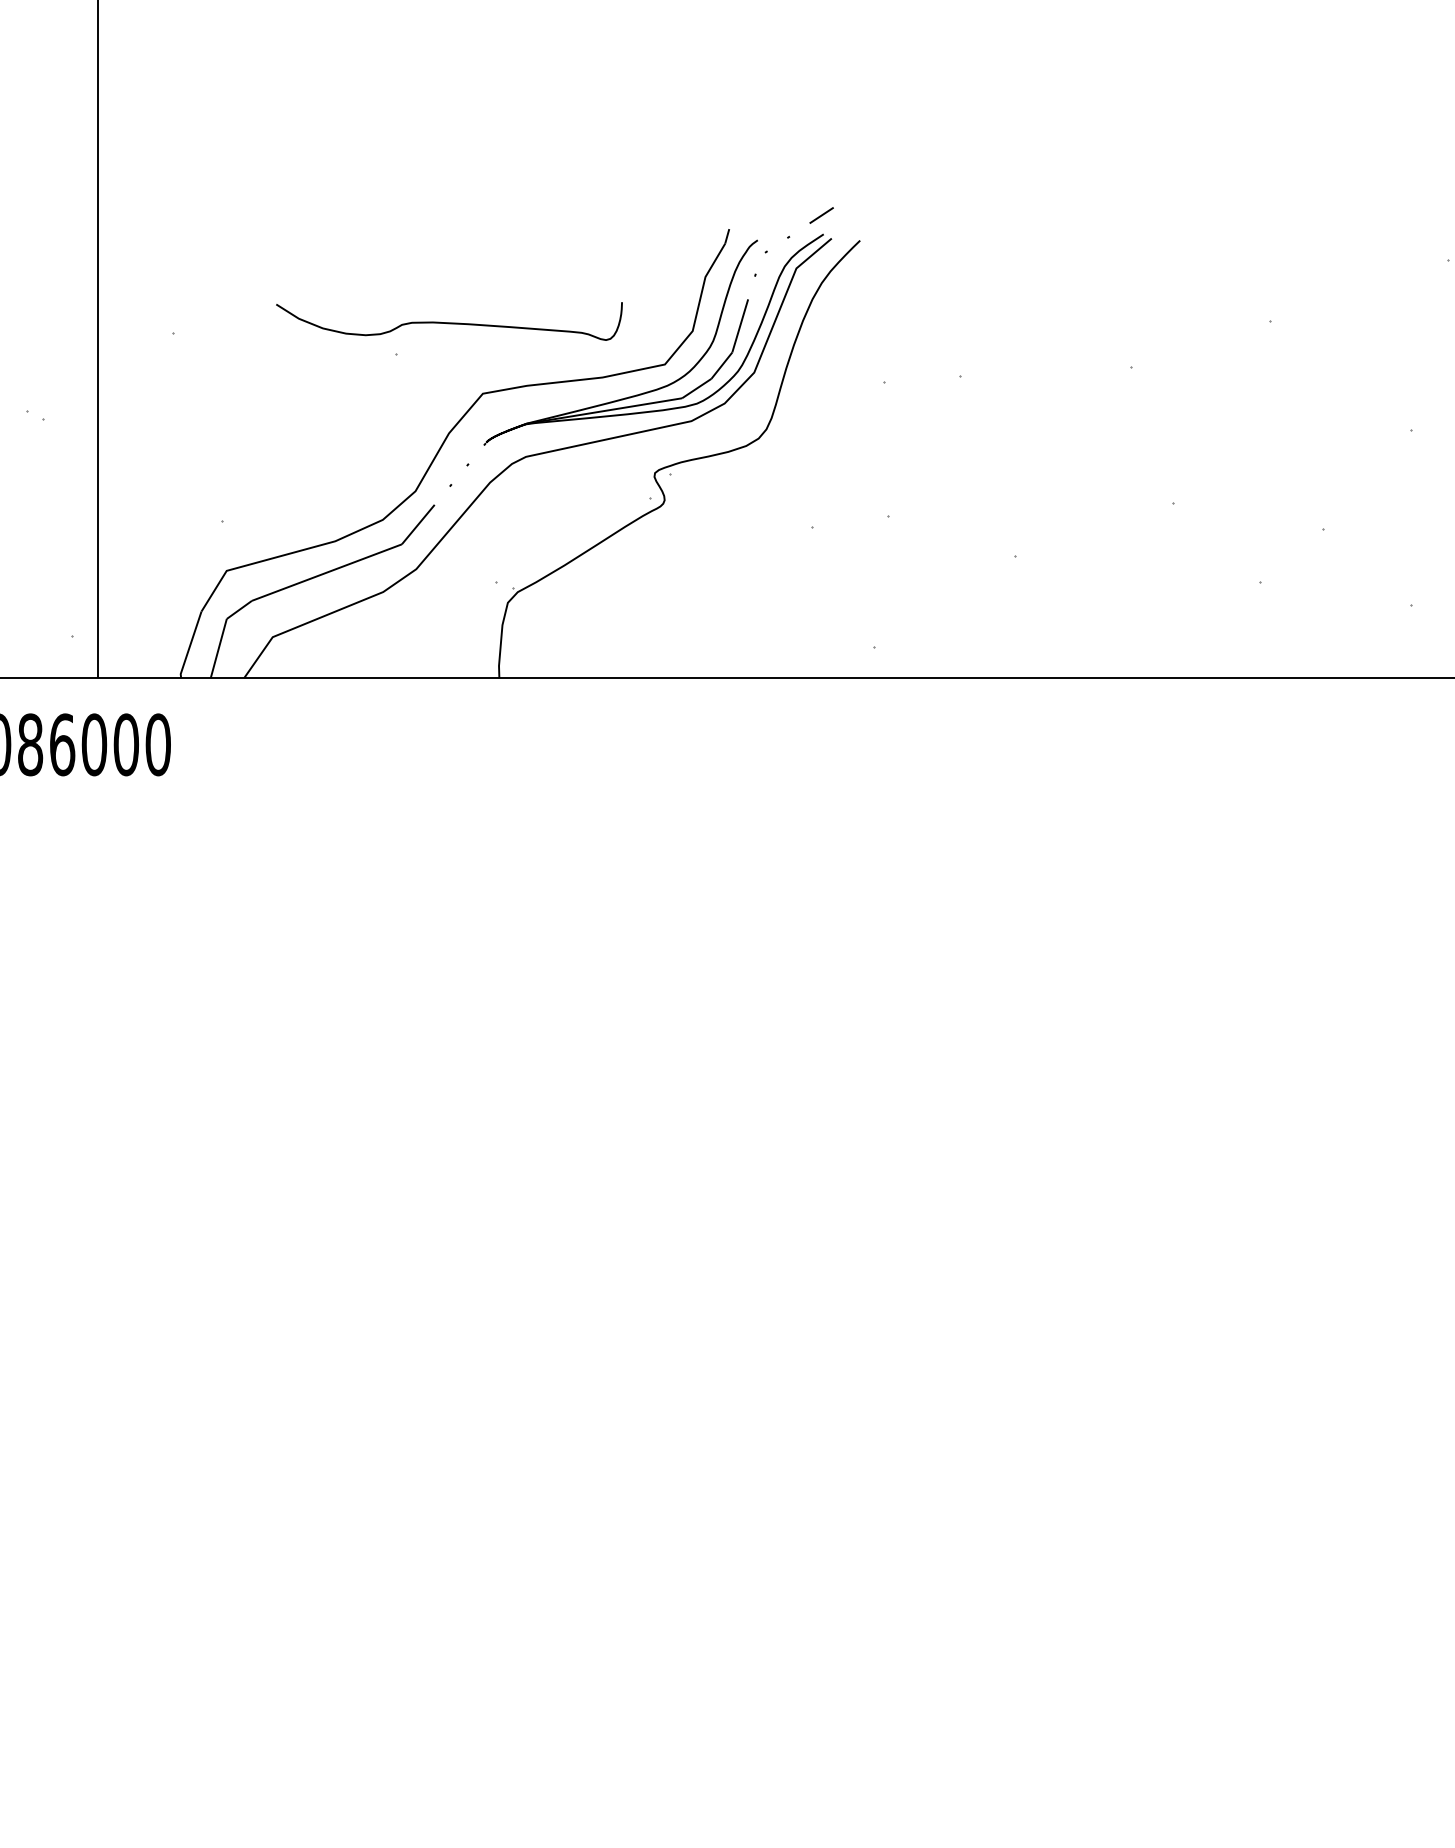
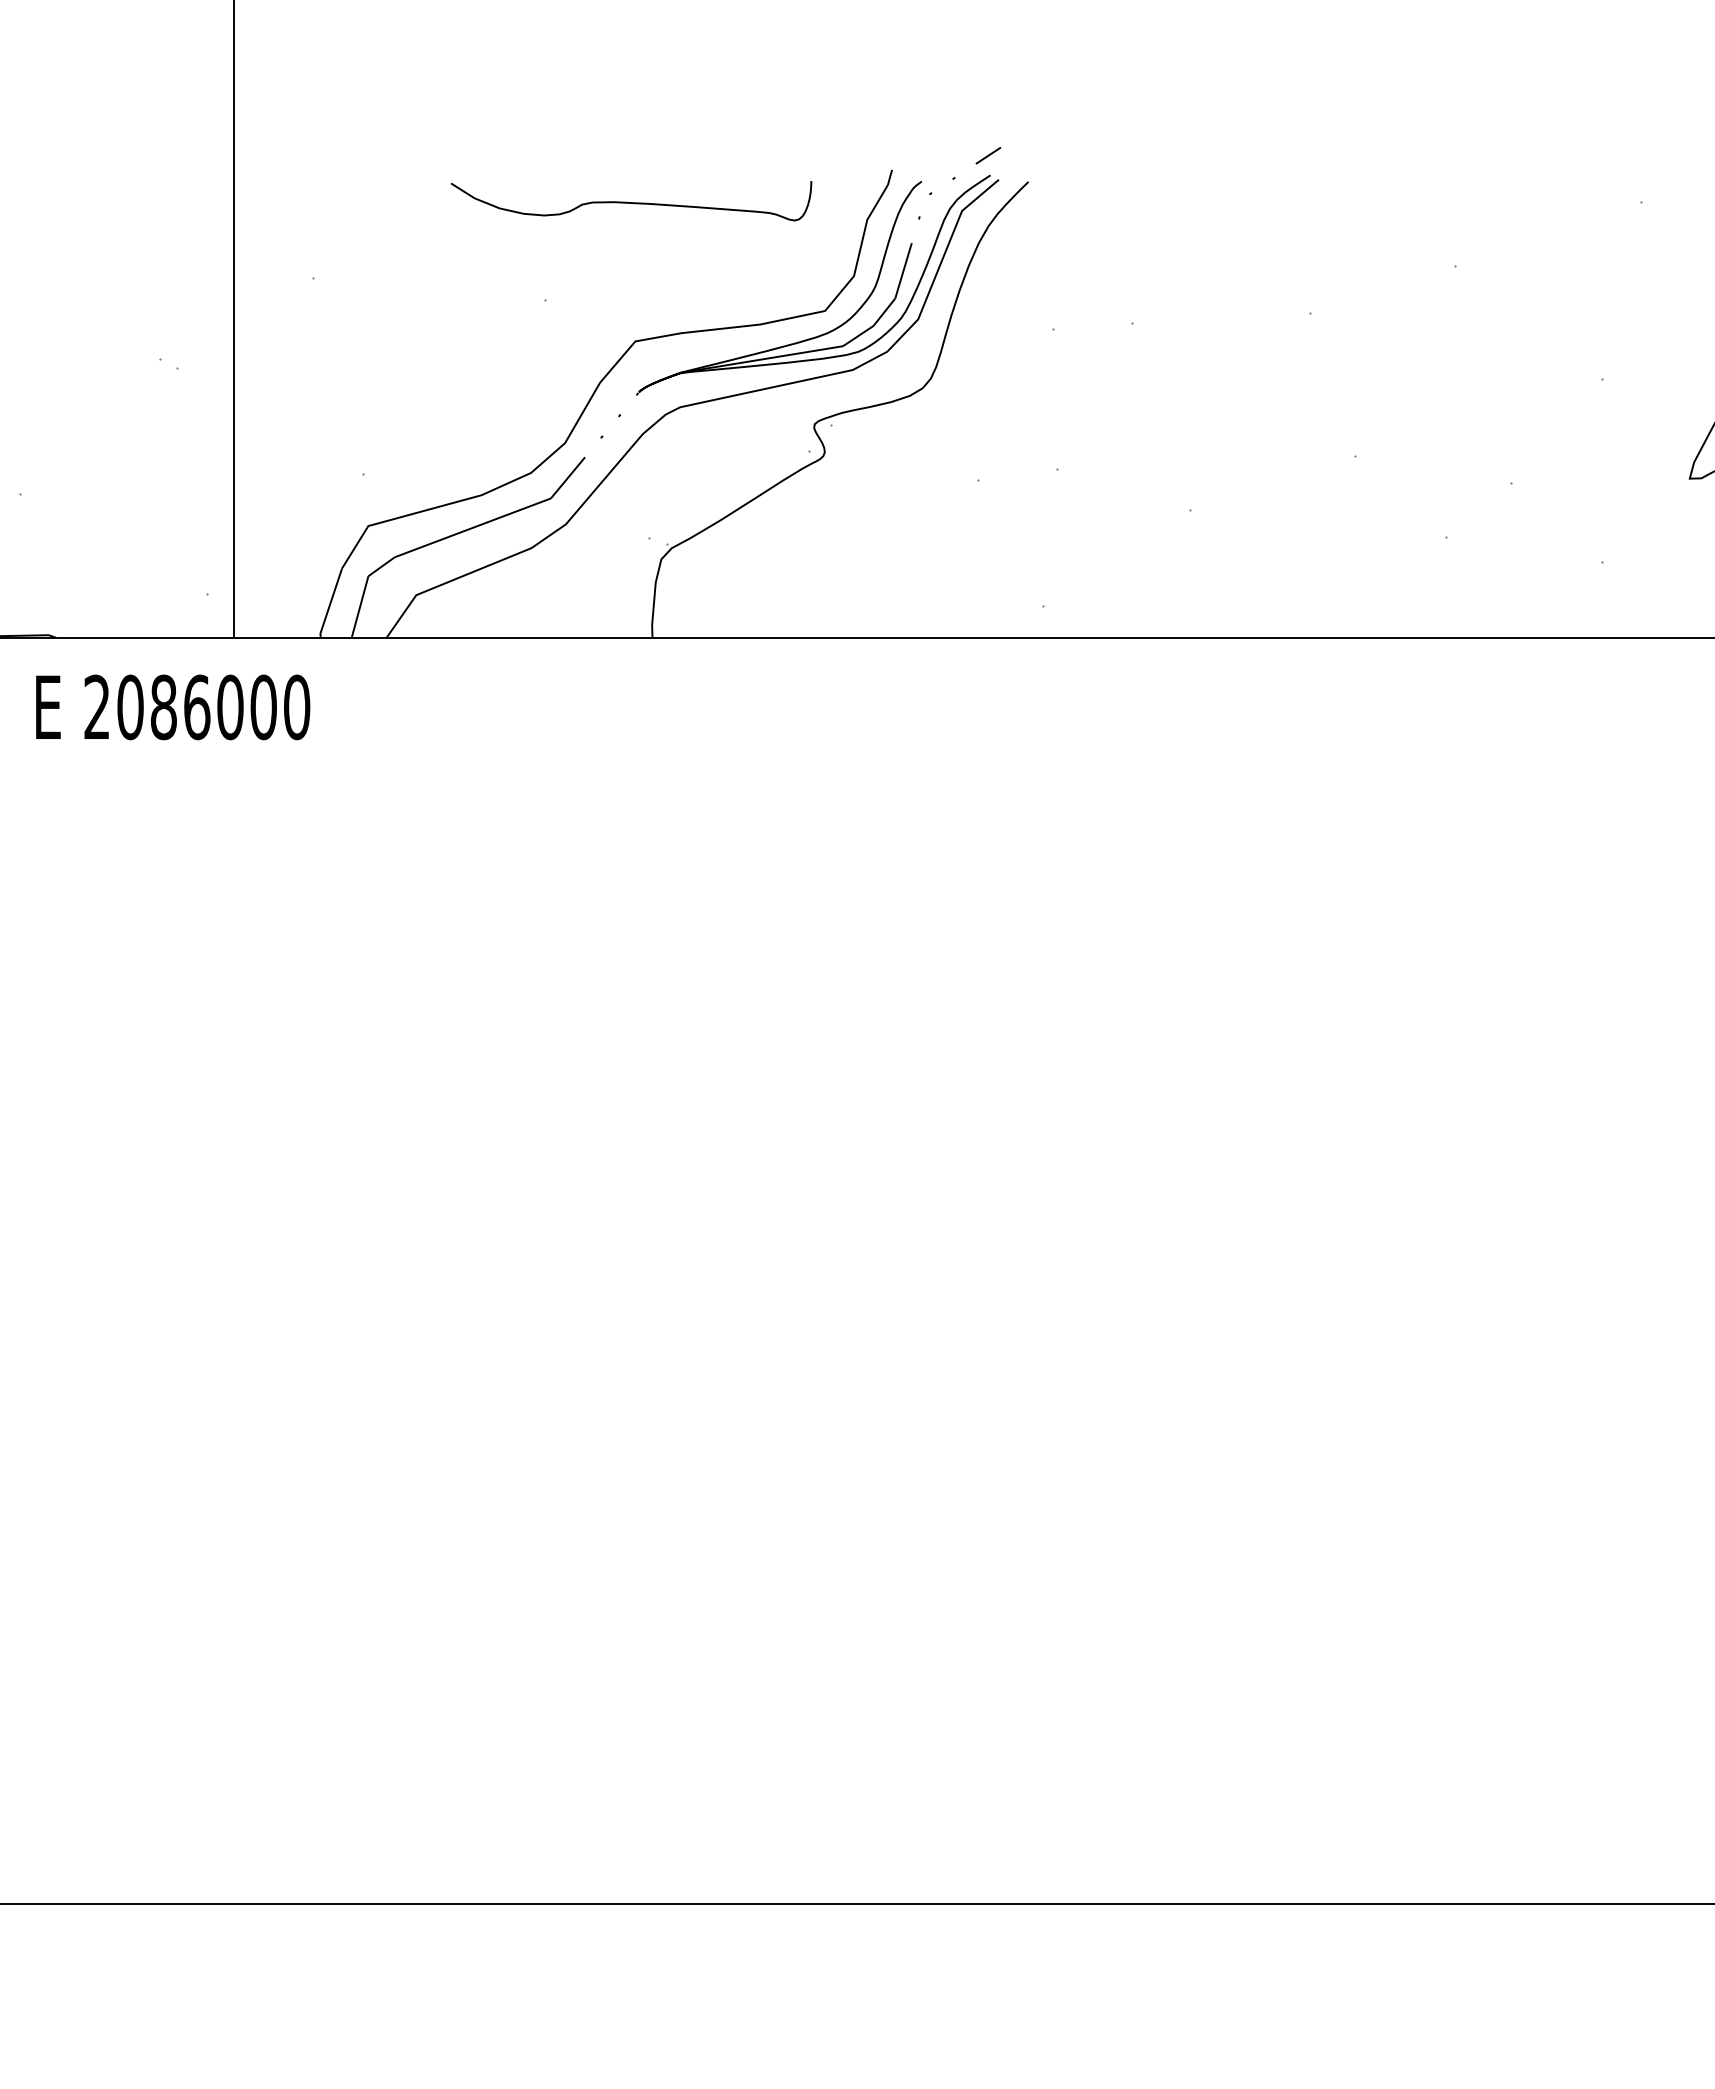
curve: (449, 322) -> (631, 202), moved

